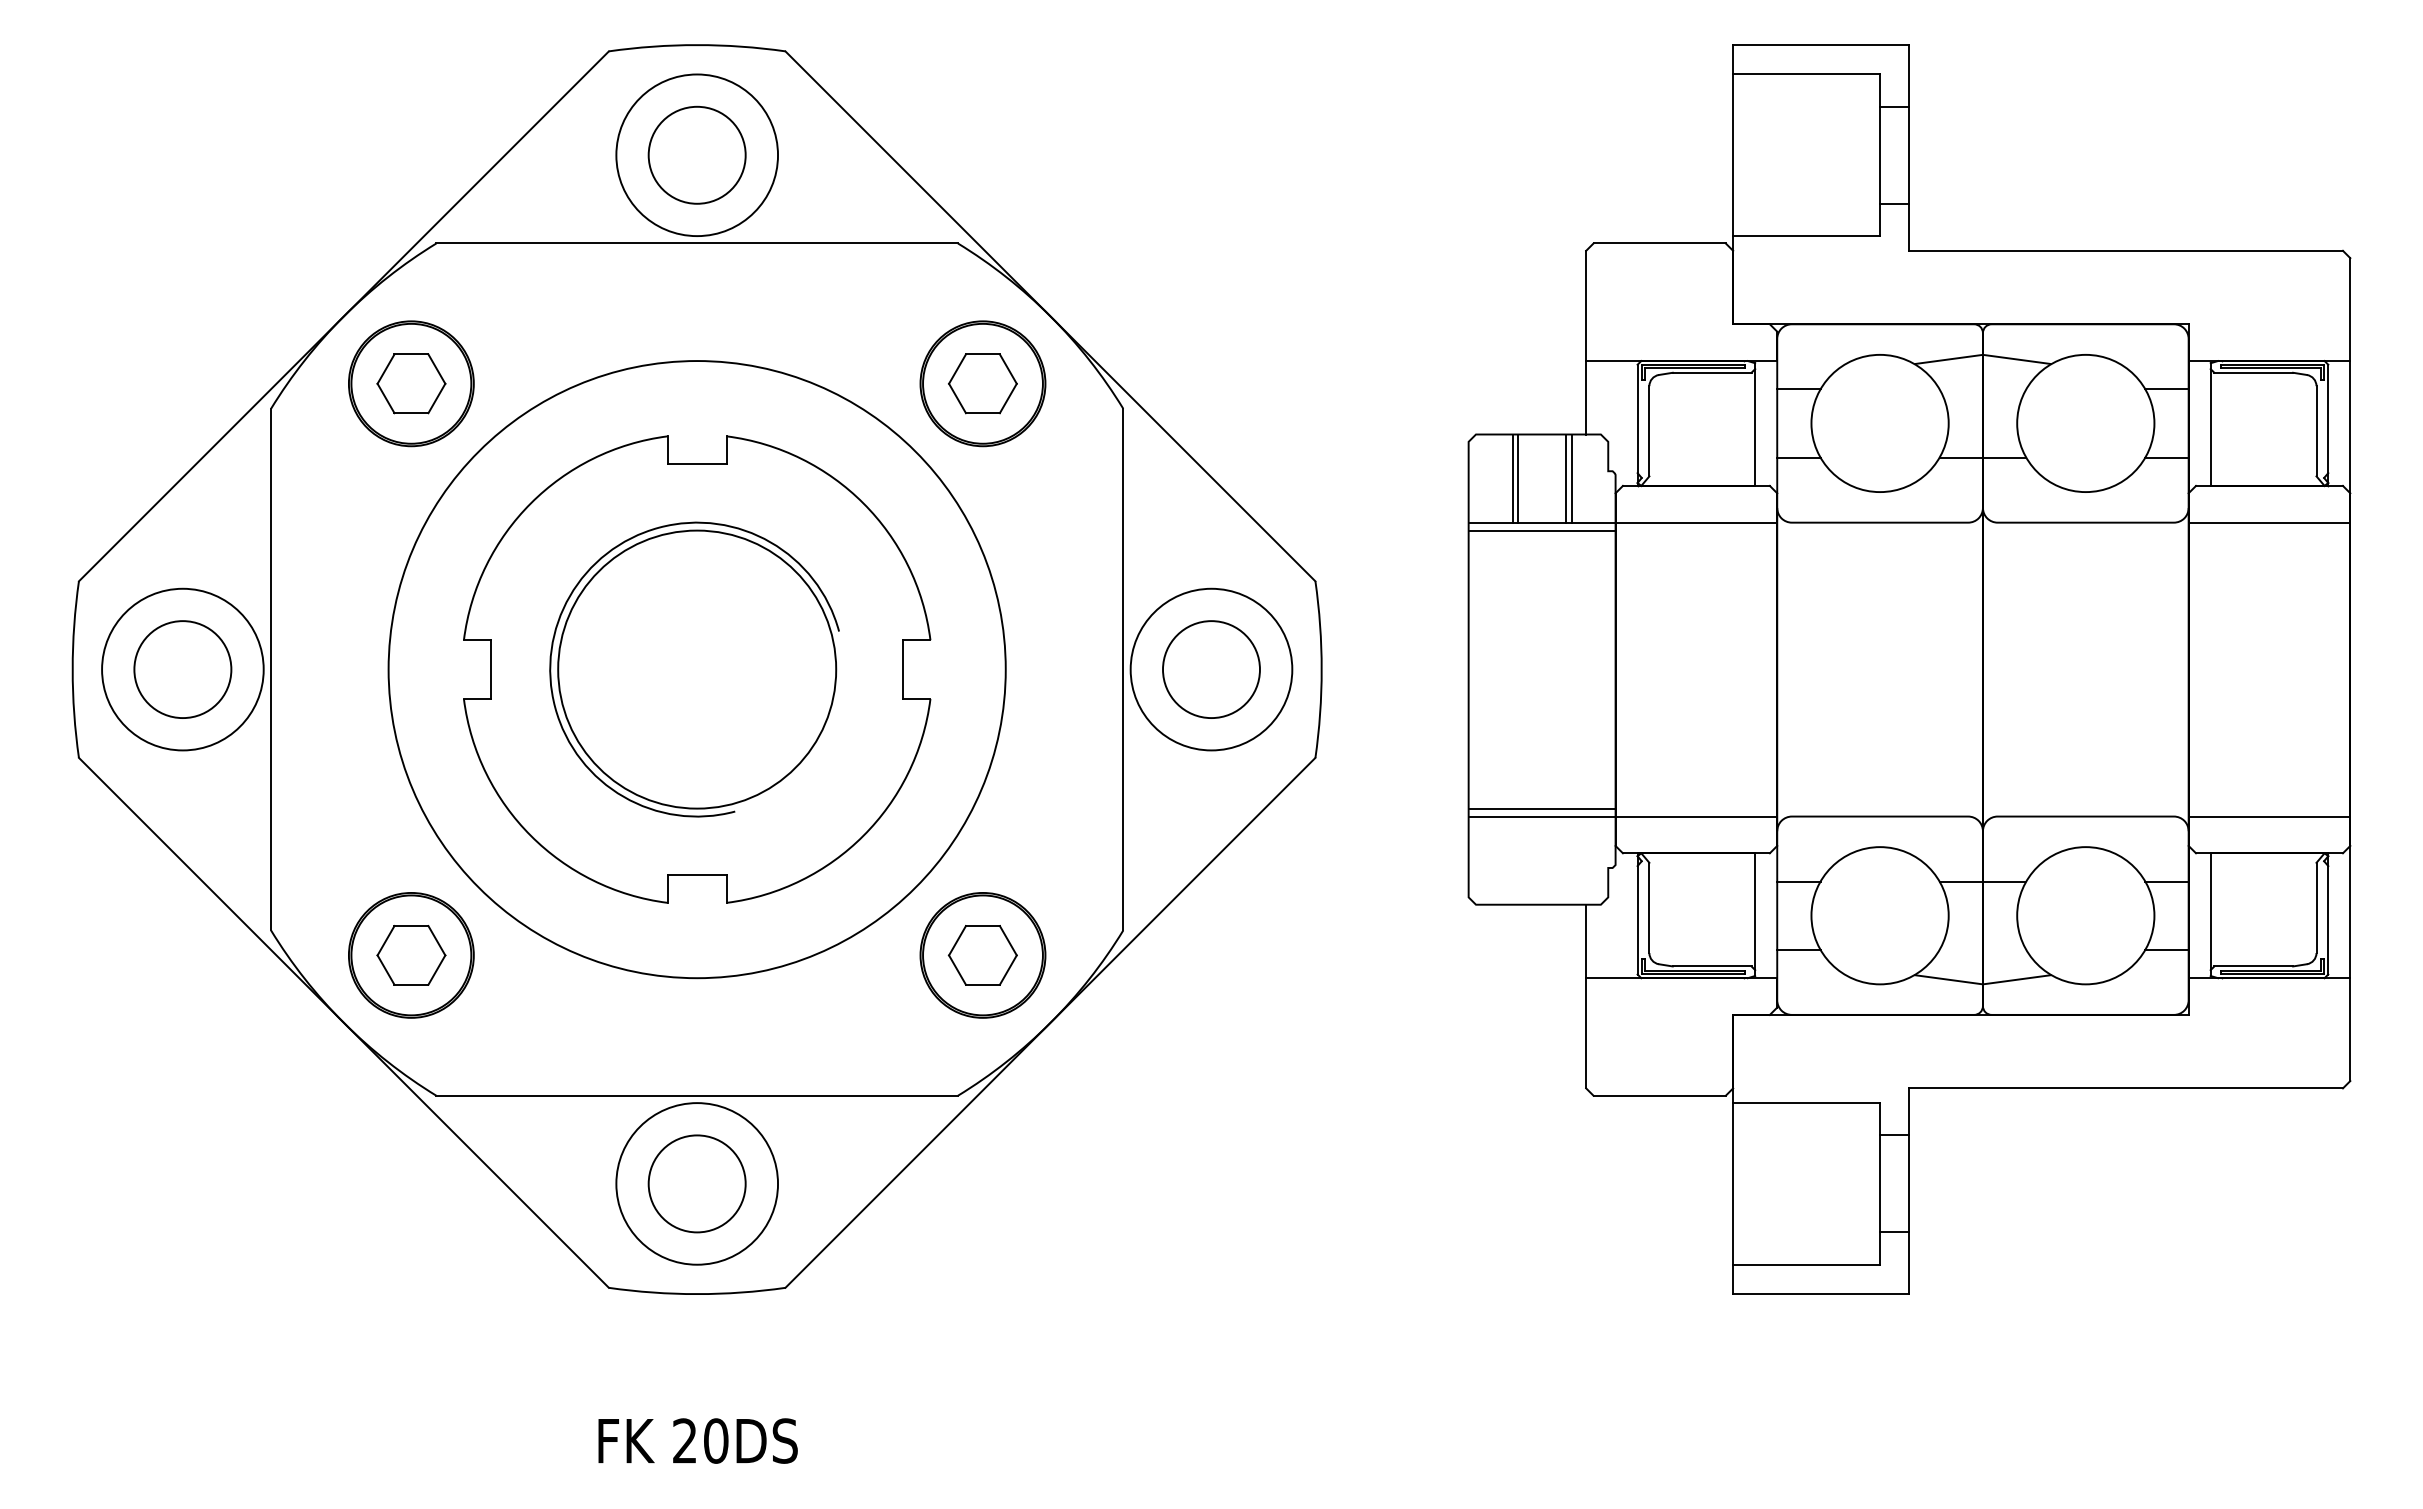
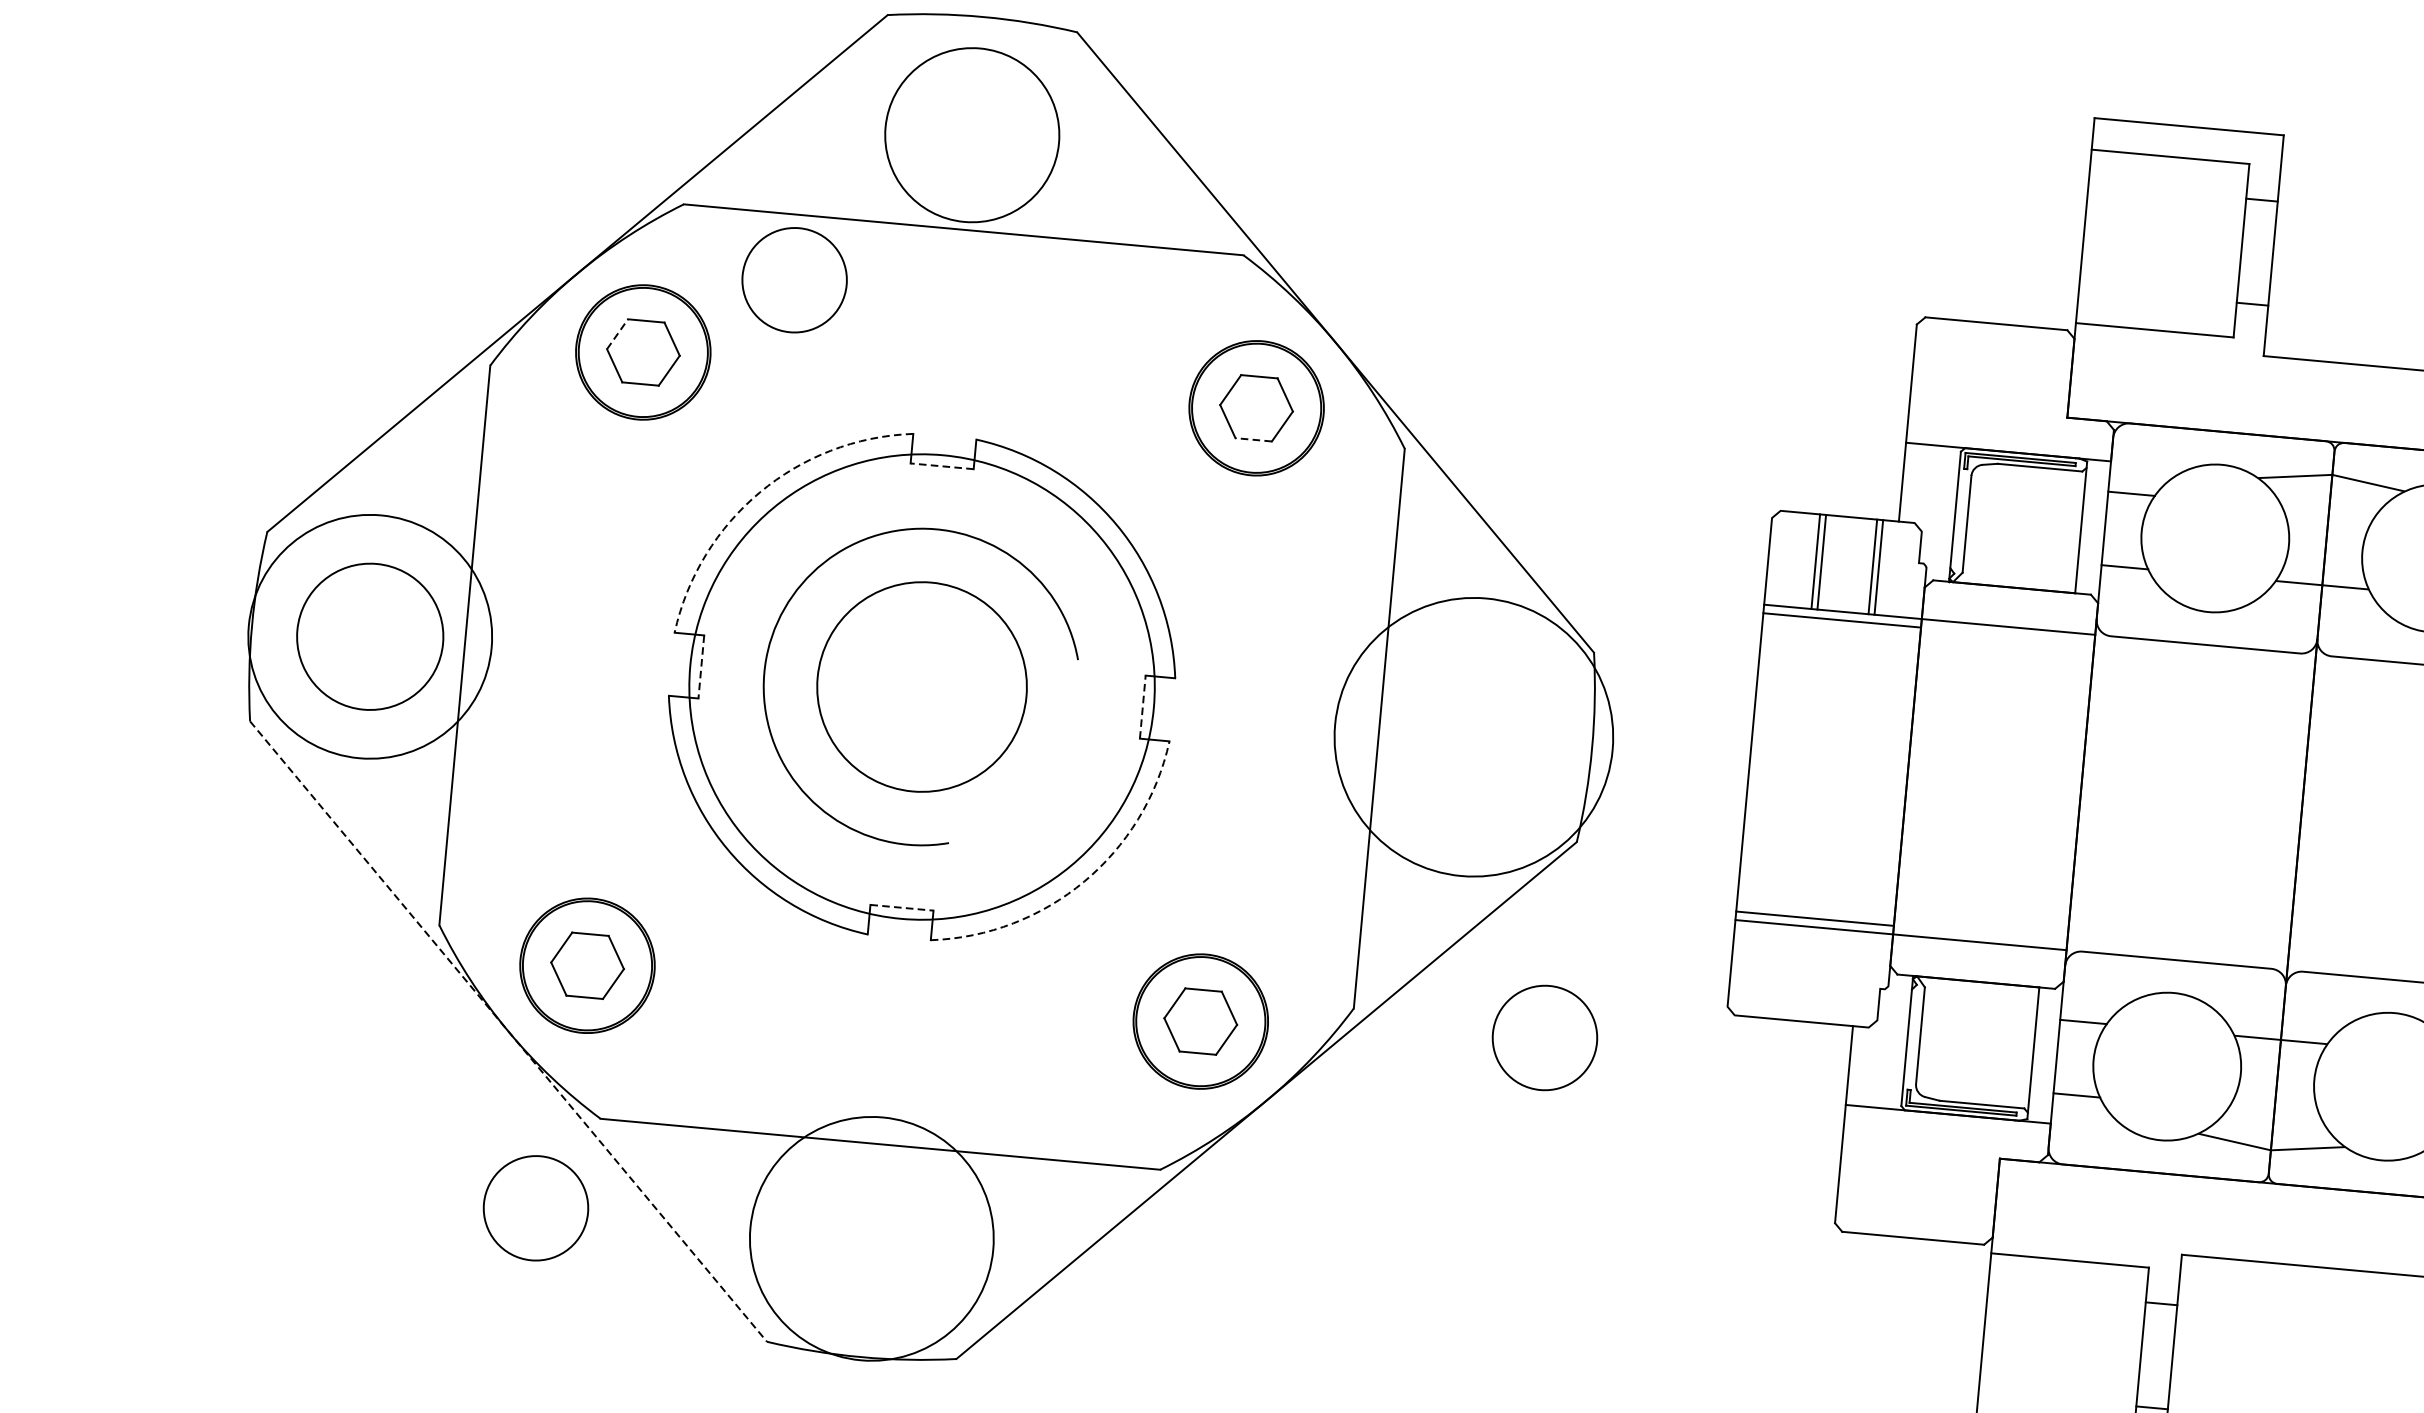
circle: (696, 154) -> (793, 279), moved
line: (386, 369) -> (618, 334), solid -> dashed
line: (982, 413) -> (1253, 440), solid -> dashed
line: (696, 463) -> (941, 465), solid -> dashed
arc: (530, 503) -> (759, 492), solid -> dashed
circle: (182, 669) -> (369, 636), size x1.4
circle: (182, 669) -> (369, 636), size x1.4
circle: (696, 669) -> (921, 686), size x0.7
circle: (697, 669) -> (922, 686), size x0.7
line: (902, 669) -> (1142, 706), solid -> dashed
circle: (1211, 669) -> (1473, 737), size x1.6
circle: (1211, 669) -> (1544, 1037), moved
line: (491, 670) -> (701, 667), solid -> dashed
arc: (863, 835) -> (1084, 881), solid -> dashed
line: (697, 875) -> (902, 907), solid -> dashed
line: (343, 1022) -> (508, 1031), solid -> dashed
circle: (696, 1183) -> (535, 1207), moved
circle: (697, 1183) -> (872, 1238), size x1.4

